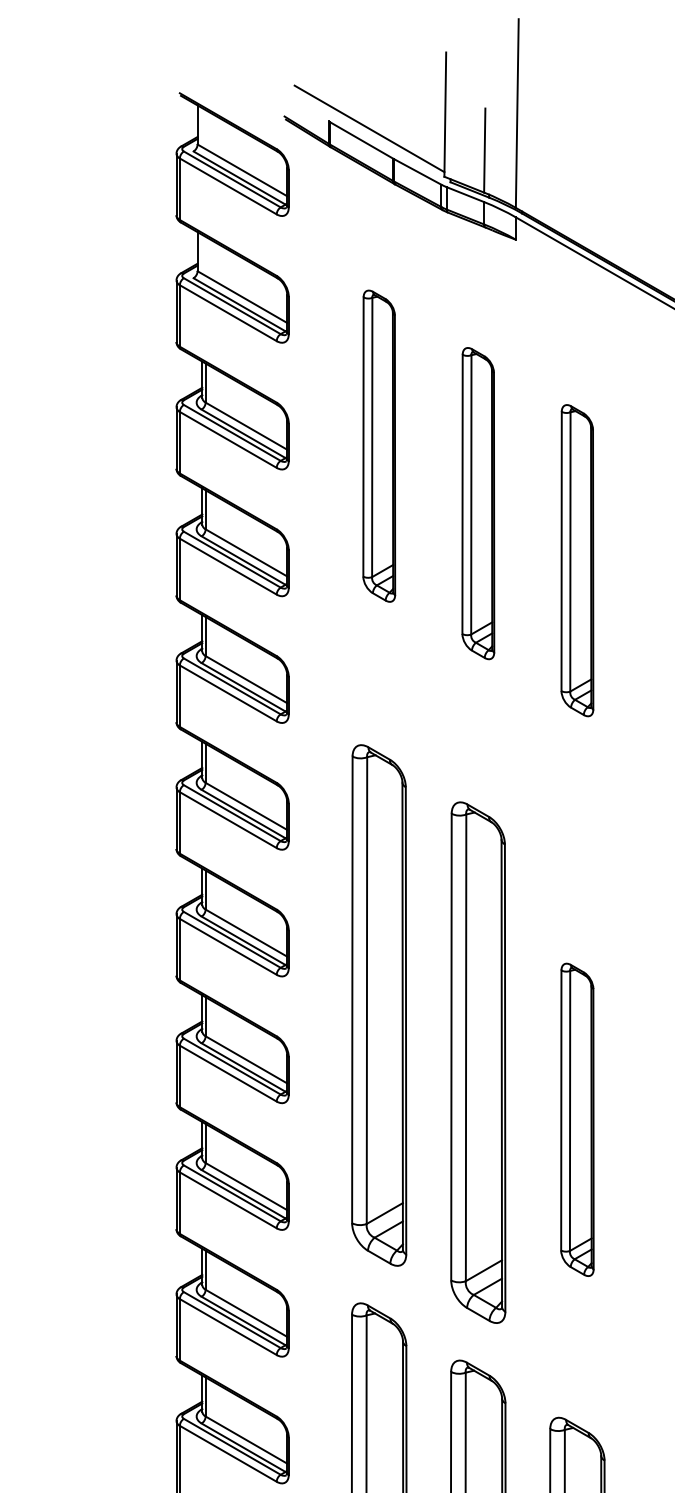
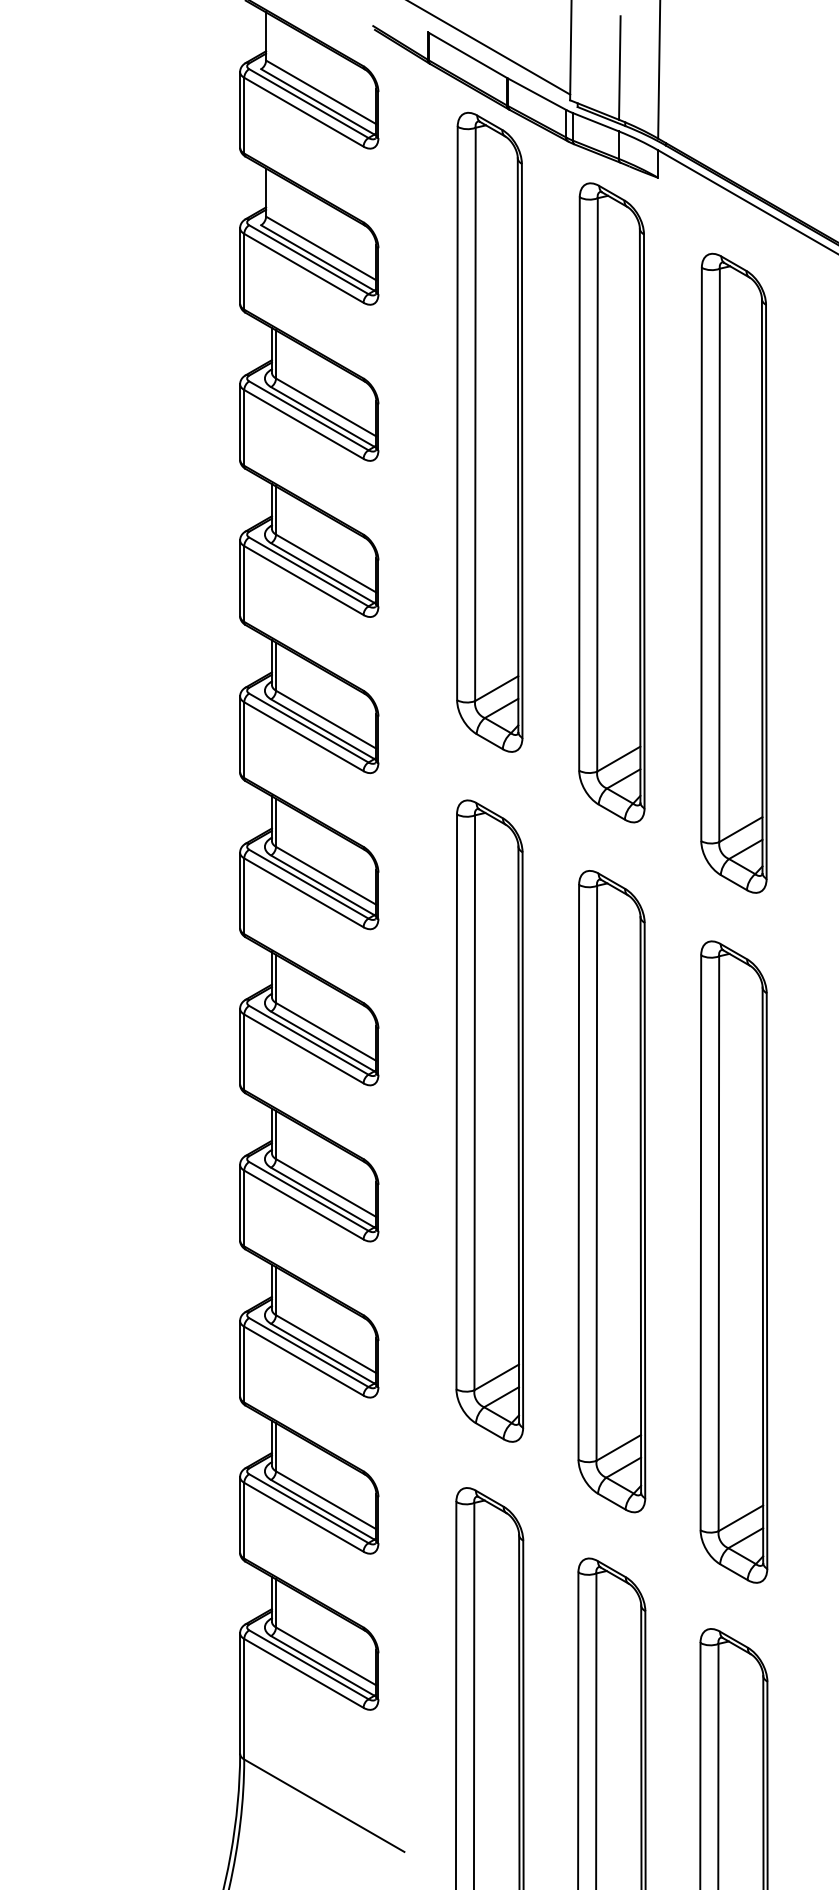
part: (378, 445) -> (489, 431), size x1.67
part: (477, 503) -> (611, 502), size x1.67
part: (577, 560) -> (733, 572), size x1.67
part: (577, 1119) -> (733, 1261), size x1.67

